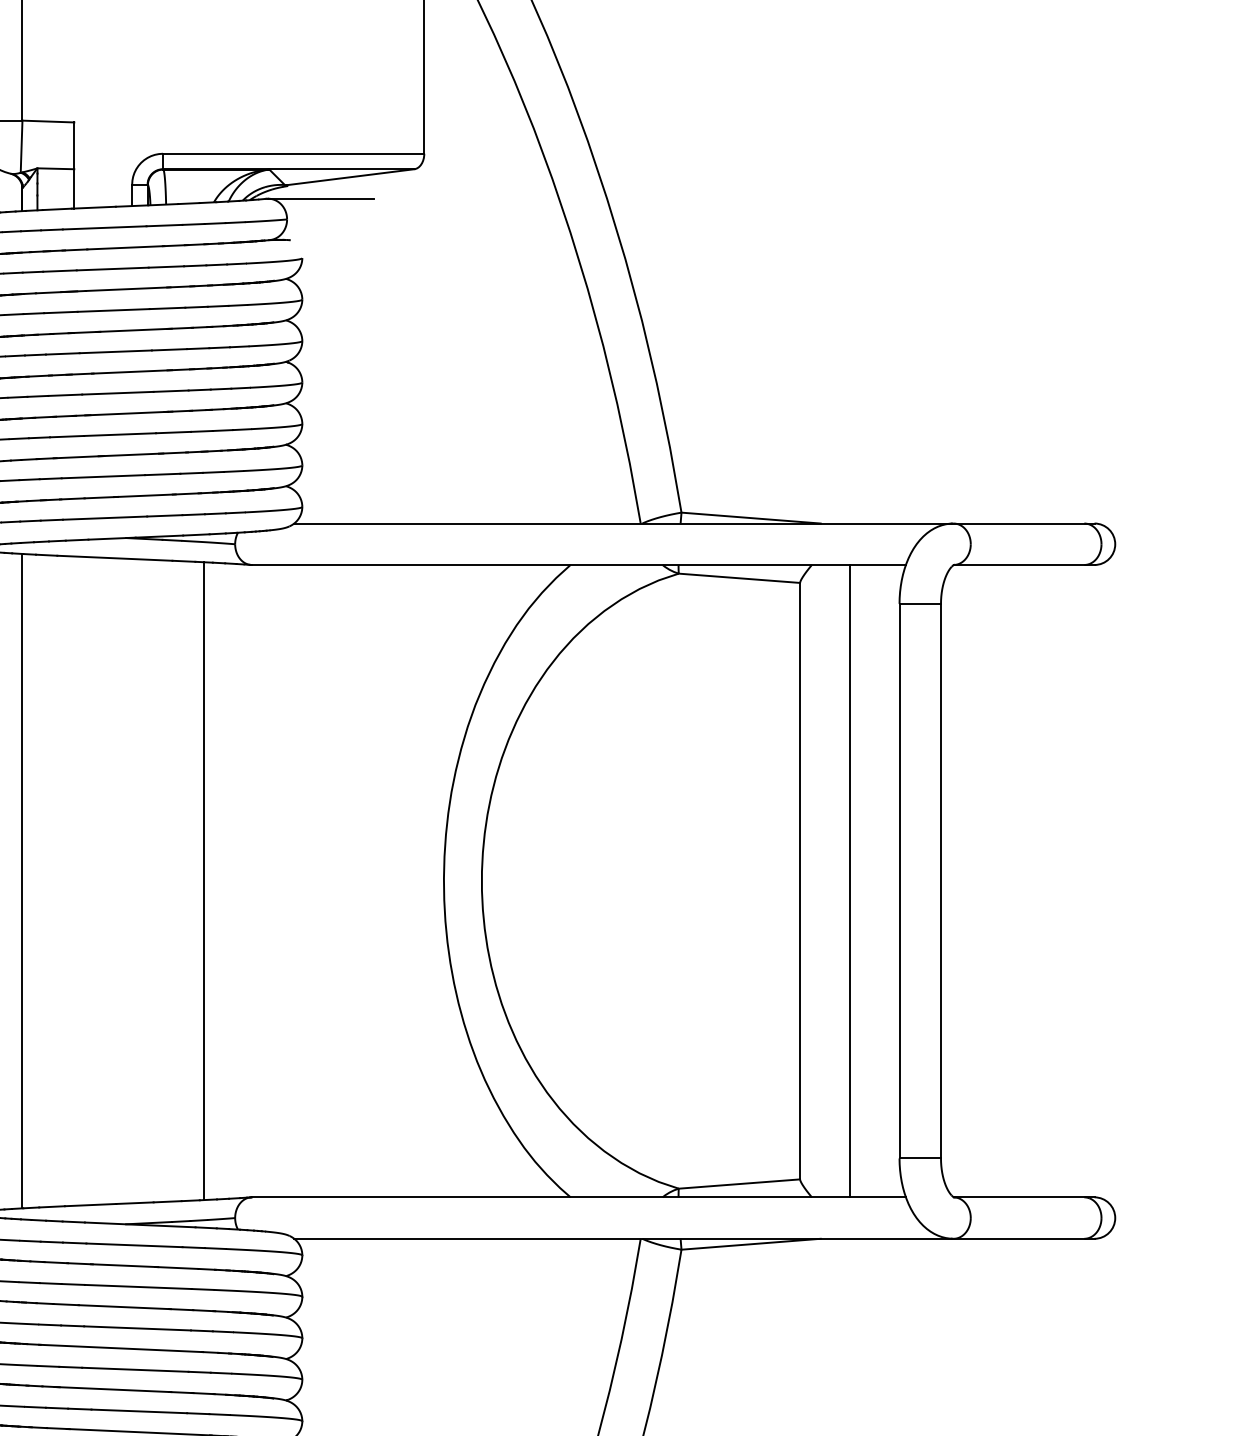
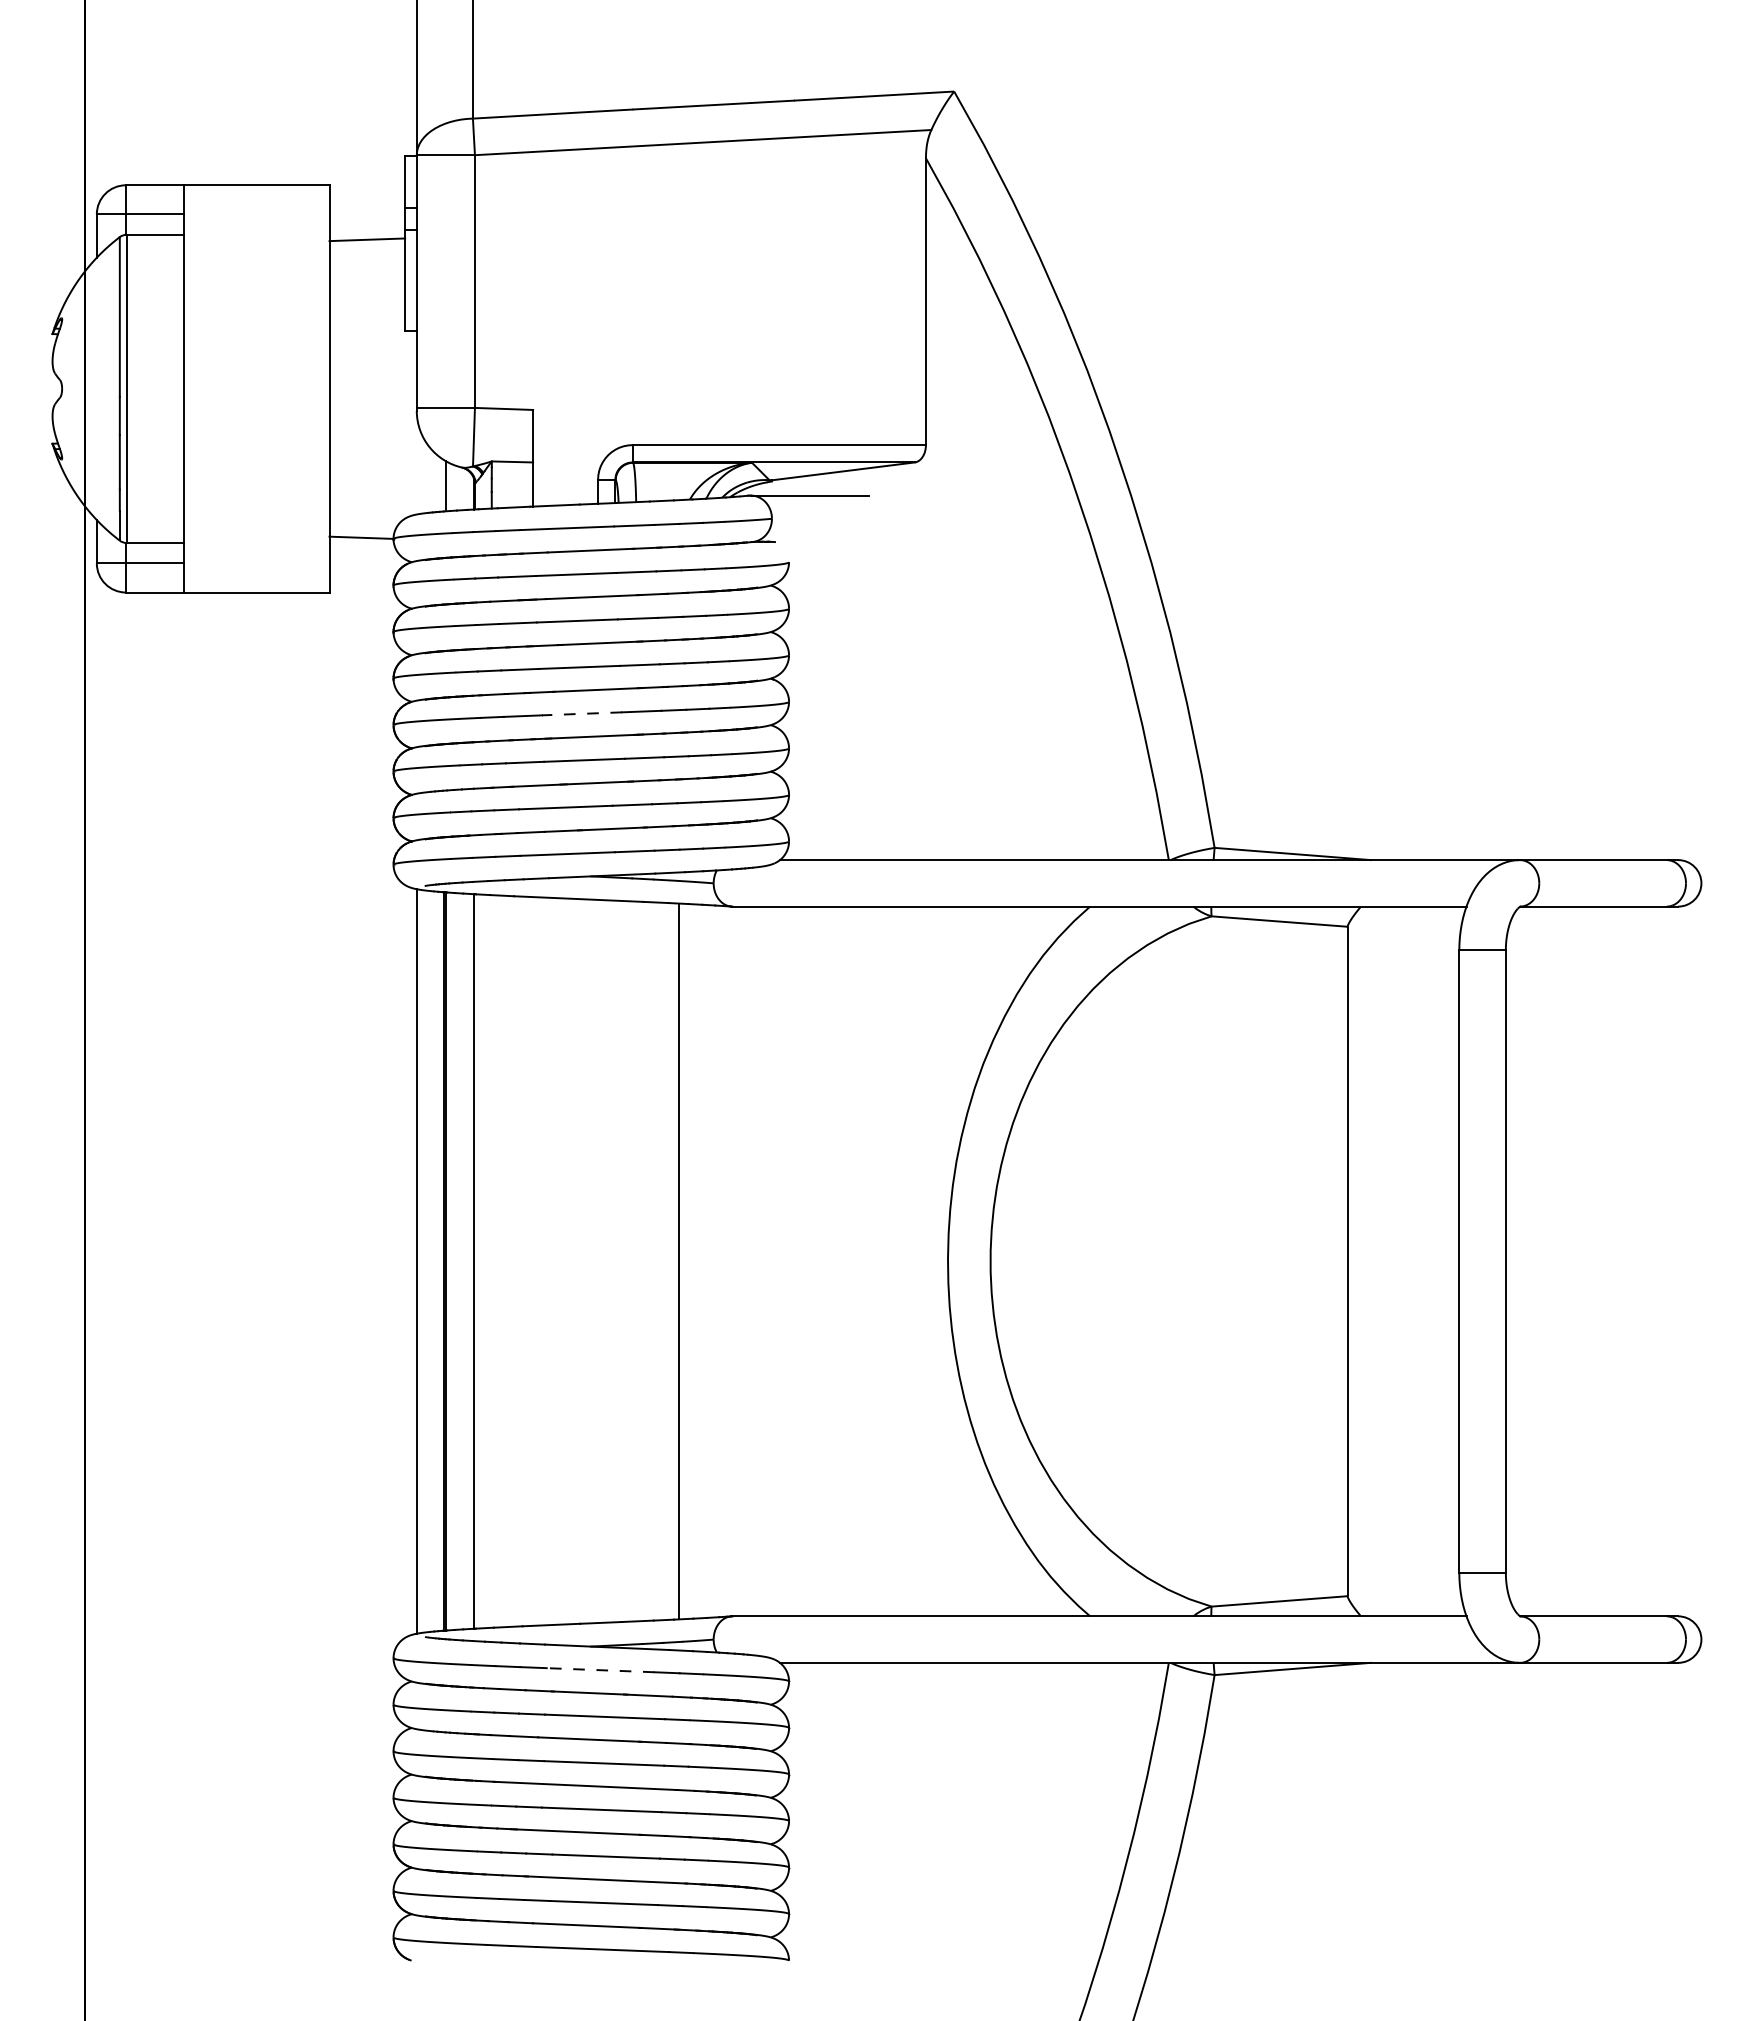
line: (117, 392) -> (581, 713), solid -> dashed
line: (849, 881) -> (1403, 1261), removed
line: (134, 1245) -> (600, 1670), solid -> dashed

